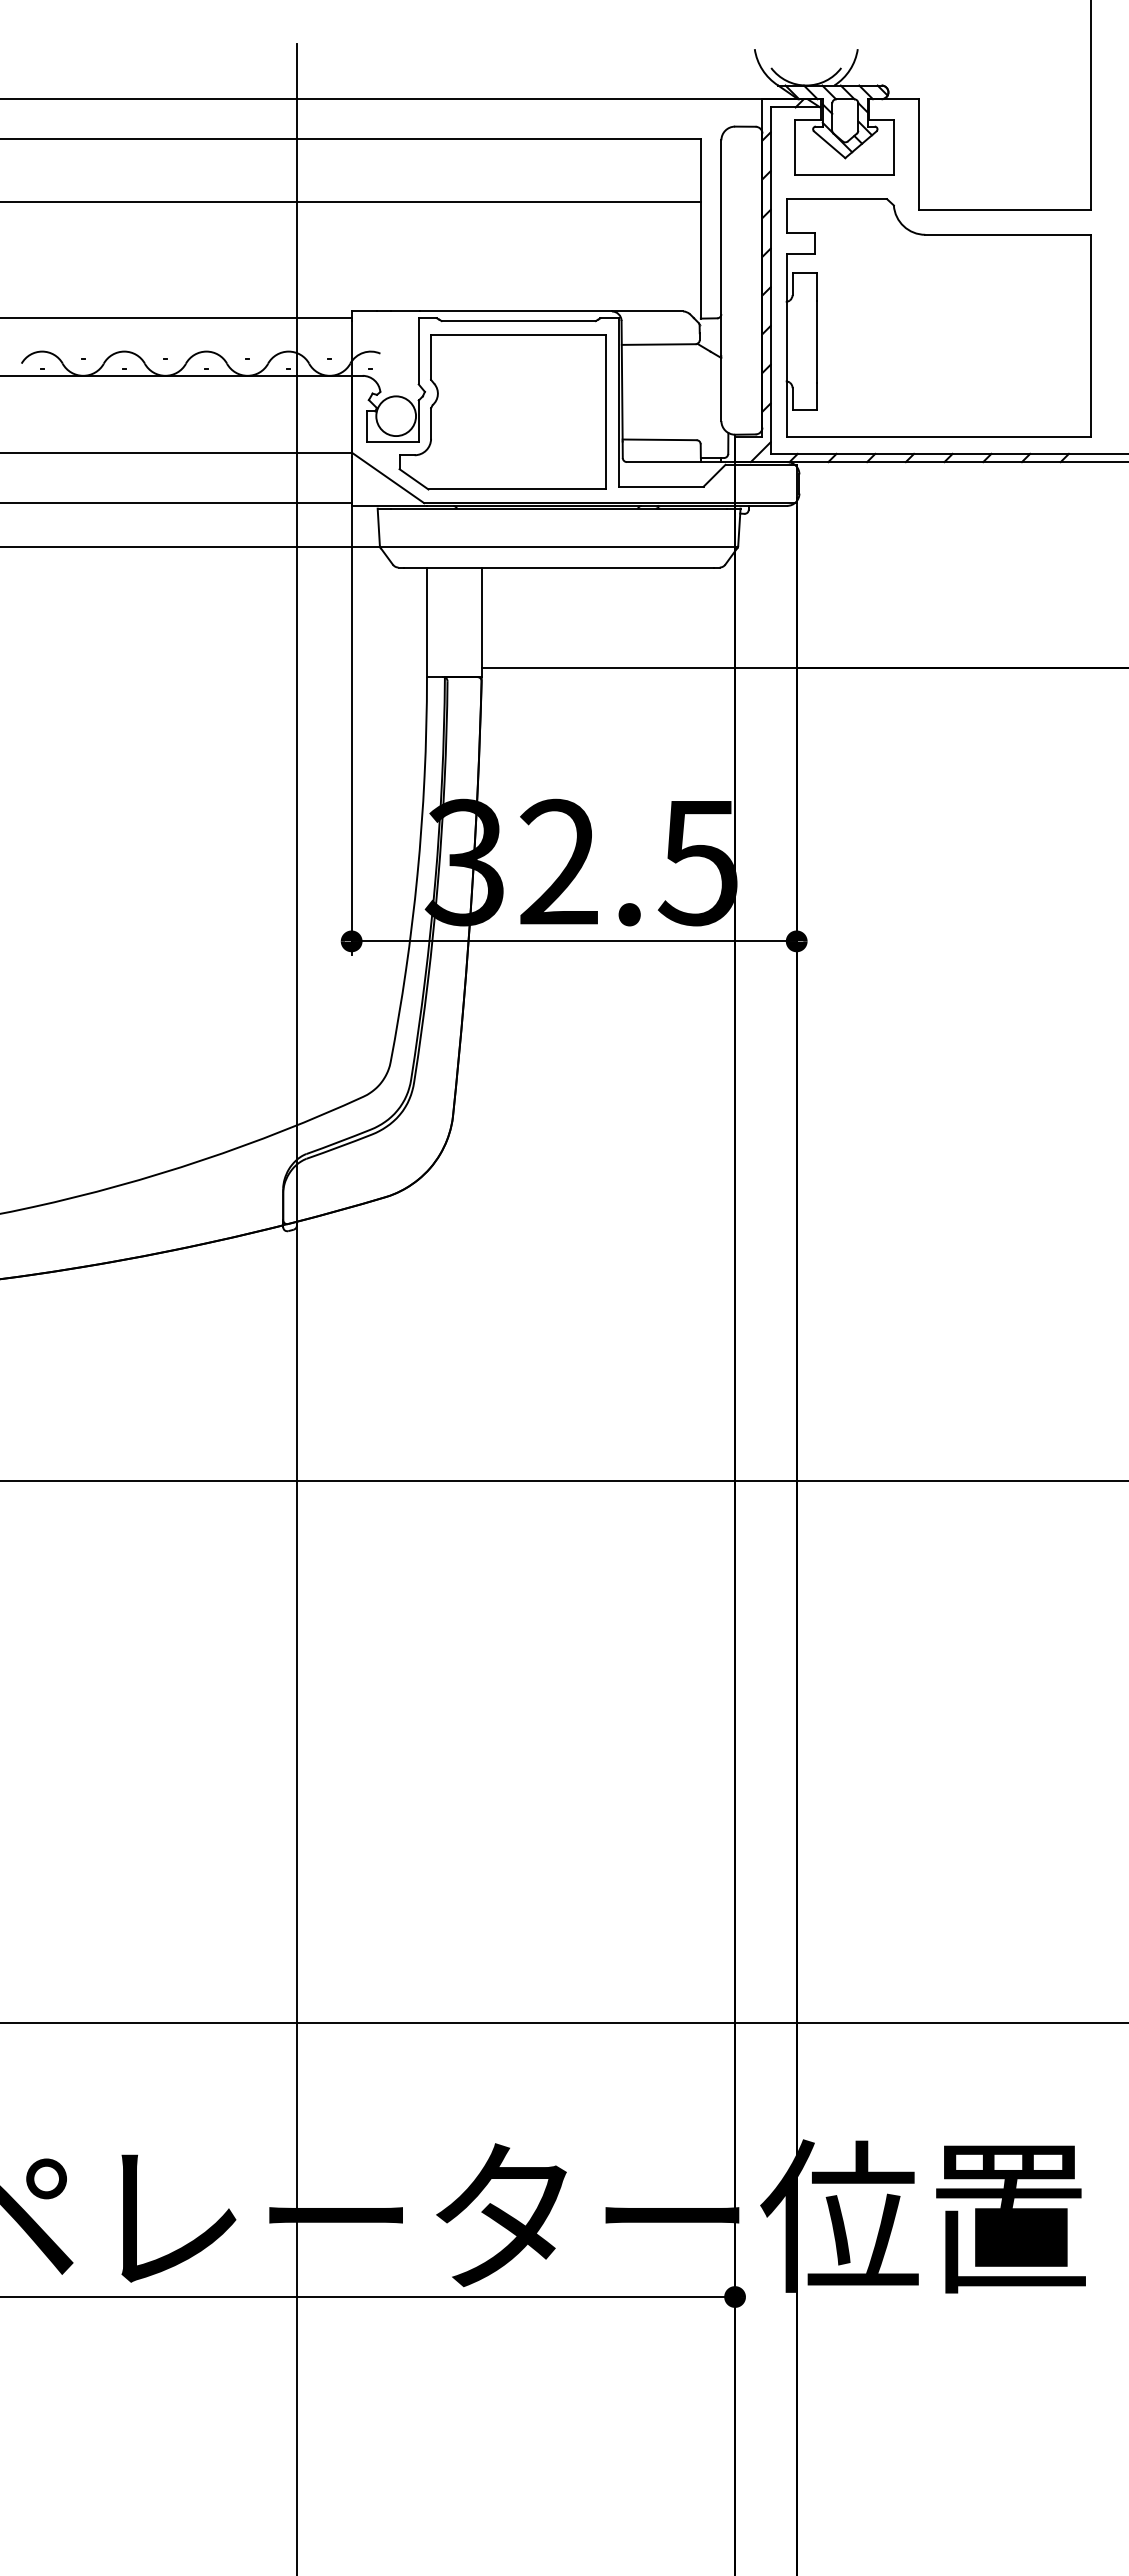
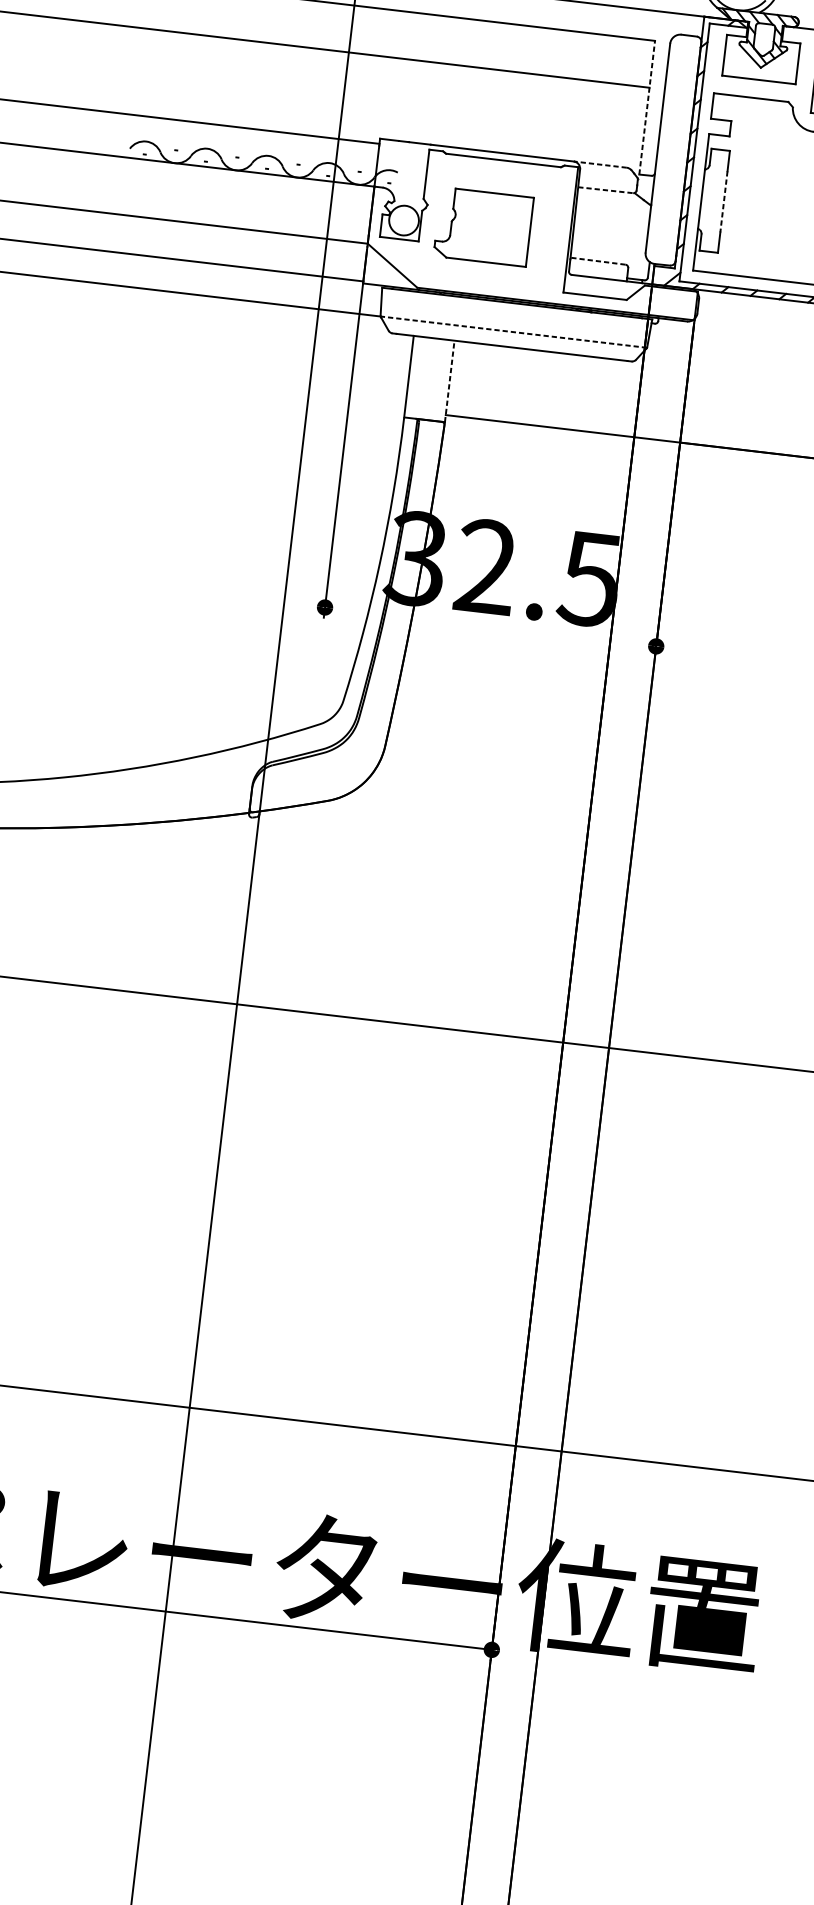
line: (700, 228) -> (646, 107), solid -> dashed
line: (647, 311) -> (600, 164), solid -> dashed
line: (817, 342) -> (724, 202), solid -> dashed
line: (658, 344) -> (605, 190), solid -> dashed
part: (502, 412) -> (483, 227), size x0.6
line: (659, 439) -> (597, 260), solid -> dashed
line: (559, 547) -> (514, 332), solid -> dashed
line: (481, 622) -> (449, 381), solid -> dashed
line: (573, 941) -> (490, 626), removed

